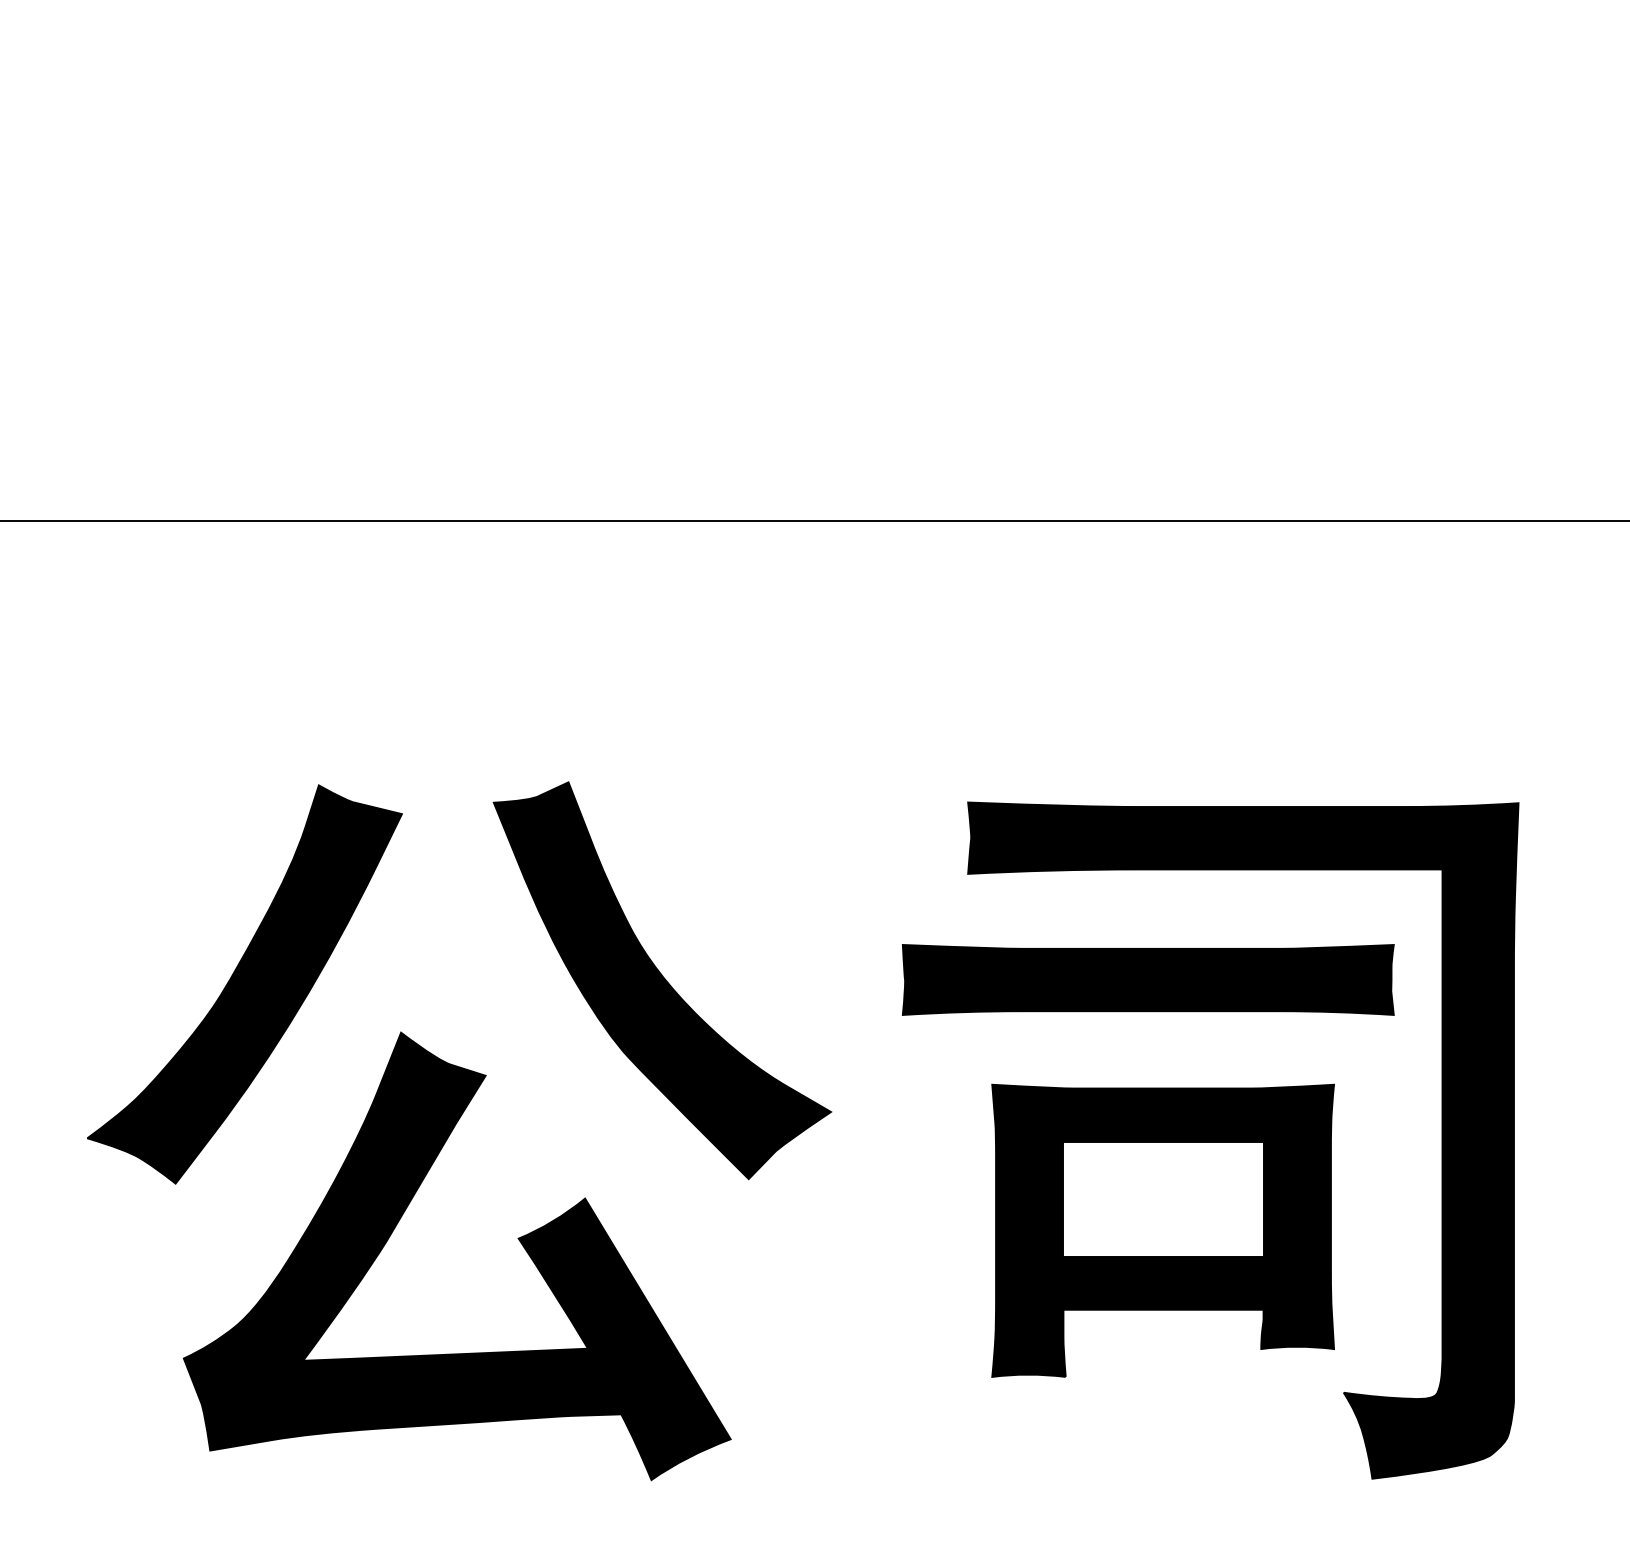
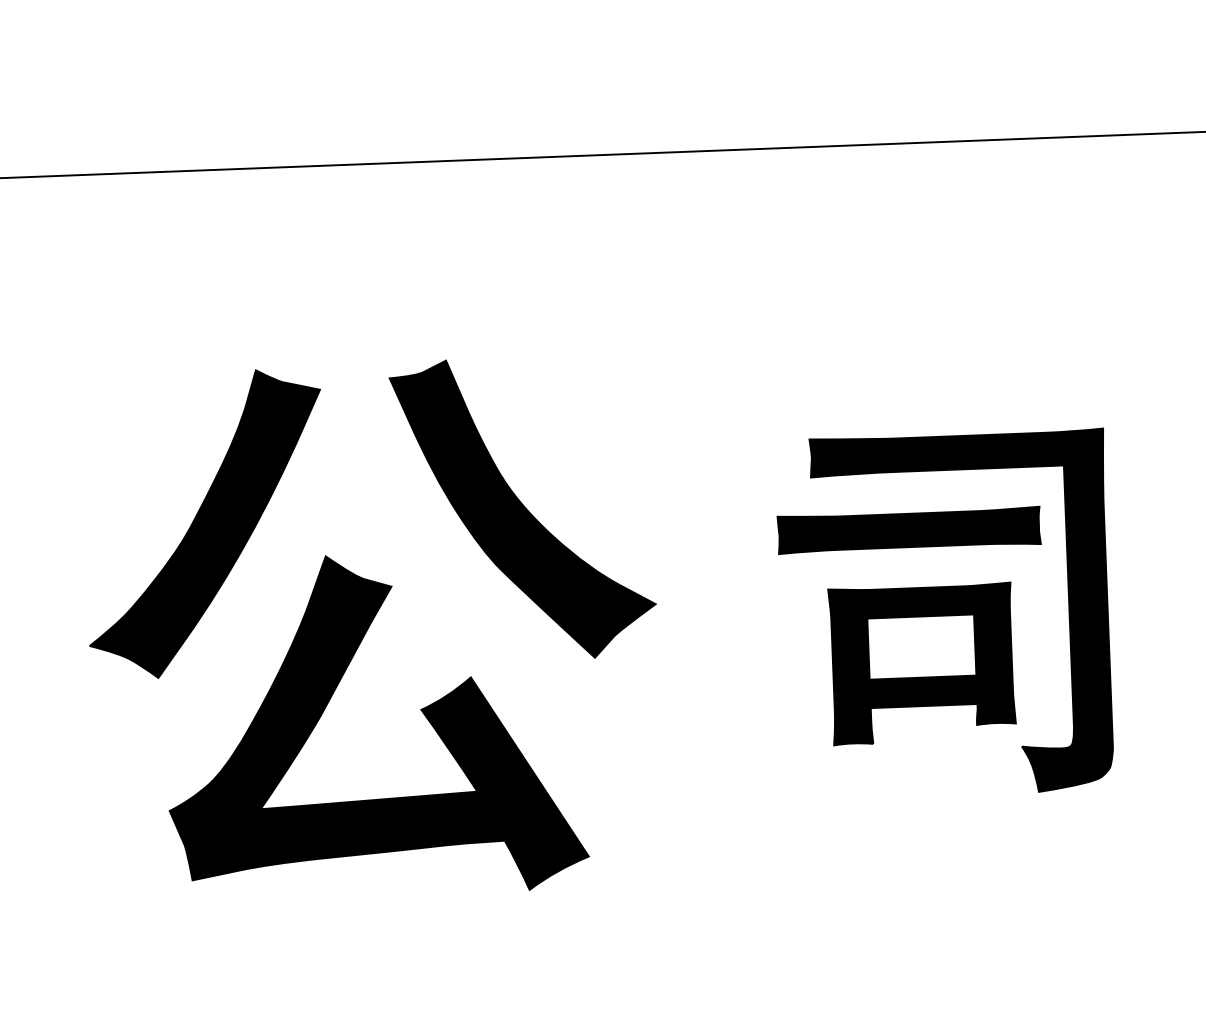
part: (1210, 1140) -> (945, 614), size x0.7

